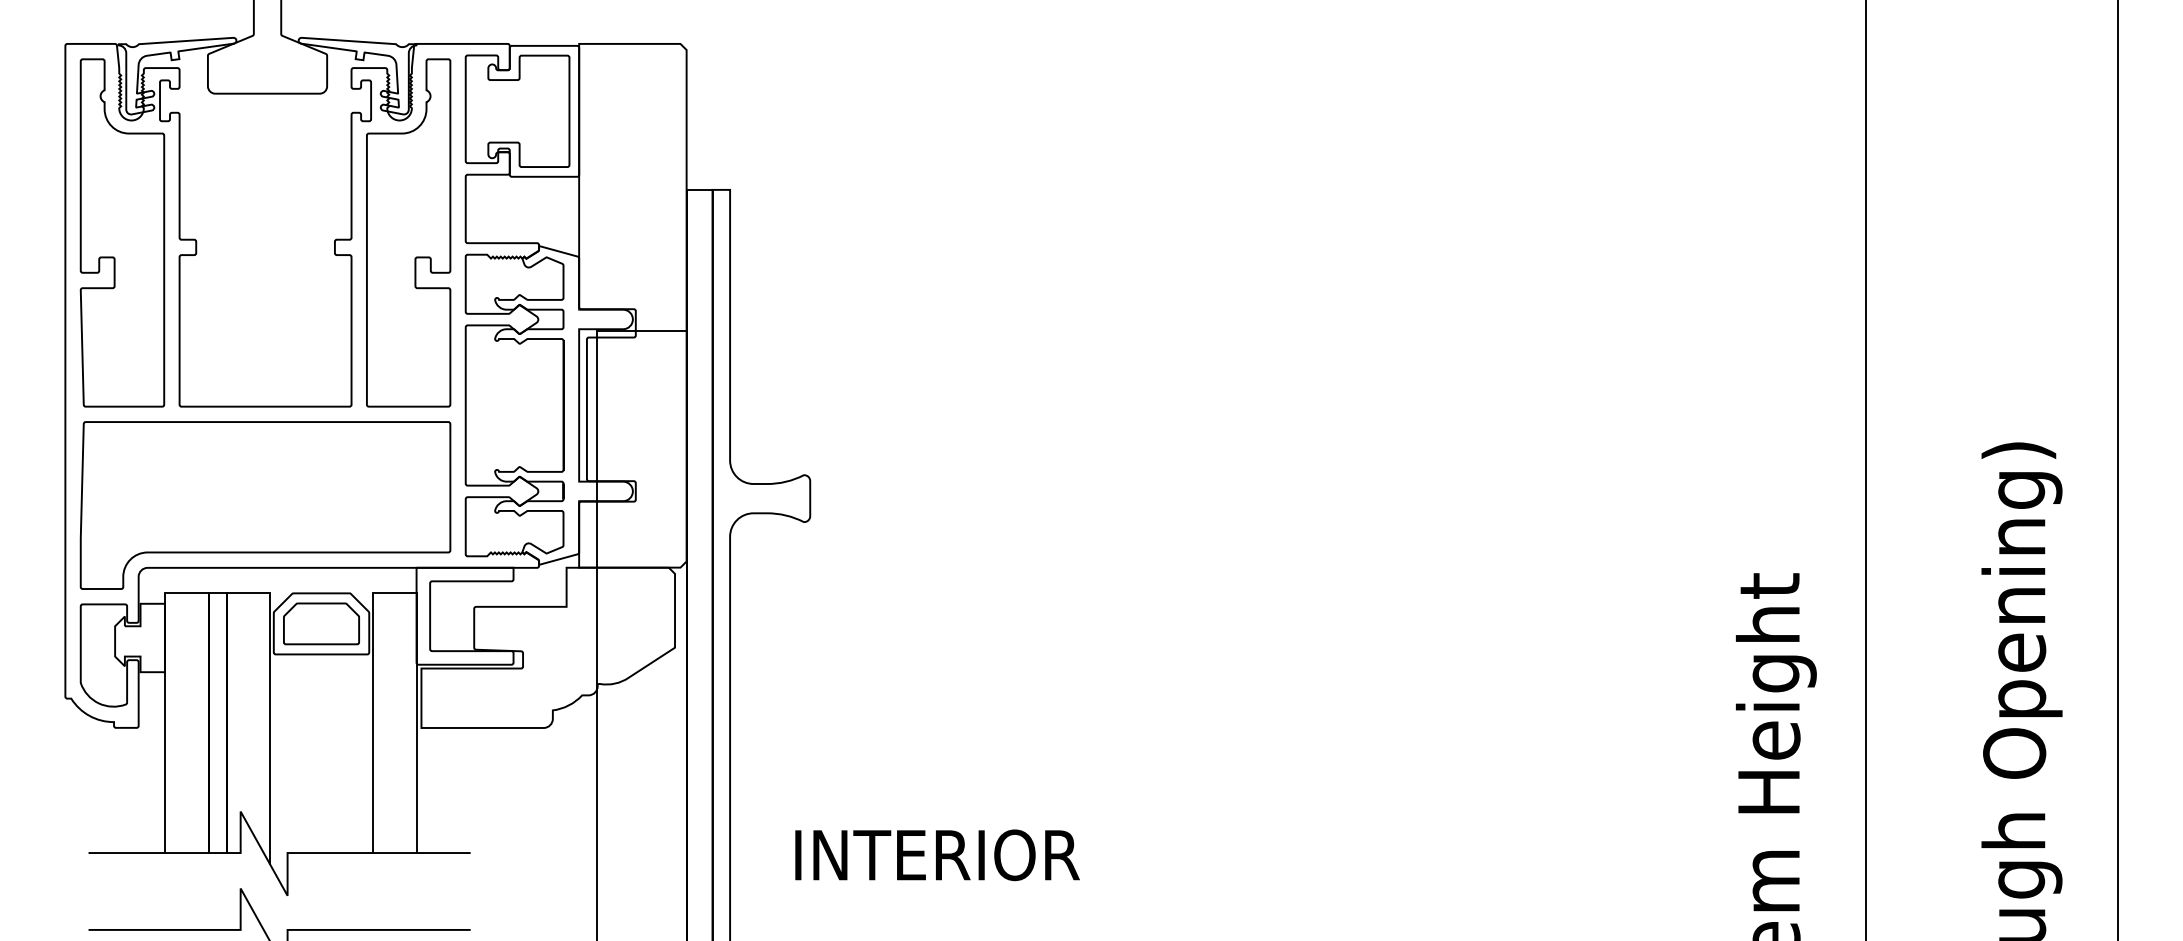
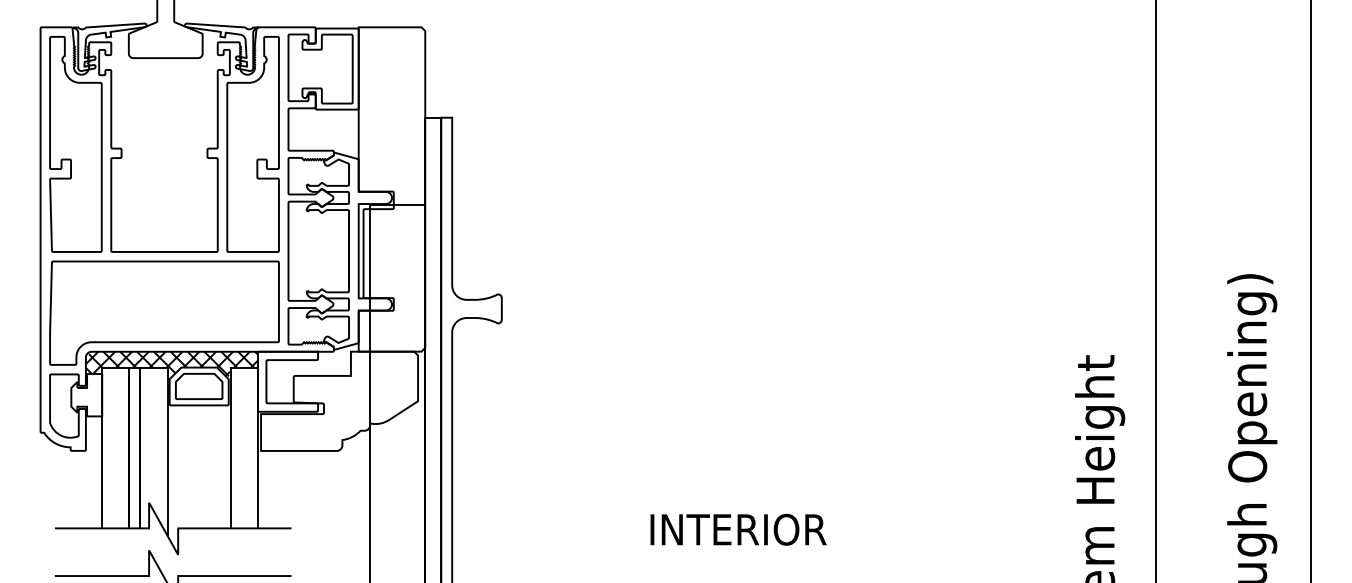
hatch: (276, 586) -> (171, 363), added
text: (937, 854) -> (738, 529), moved

